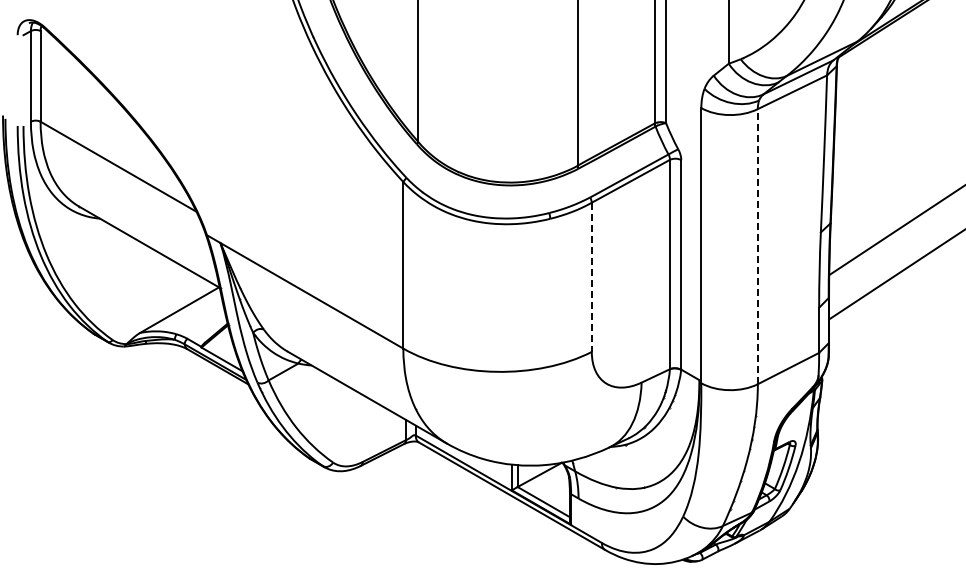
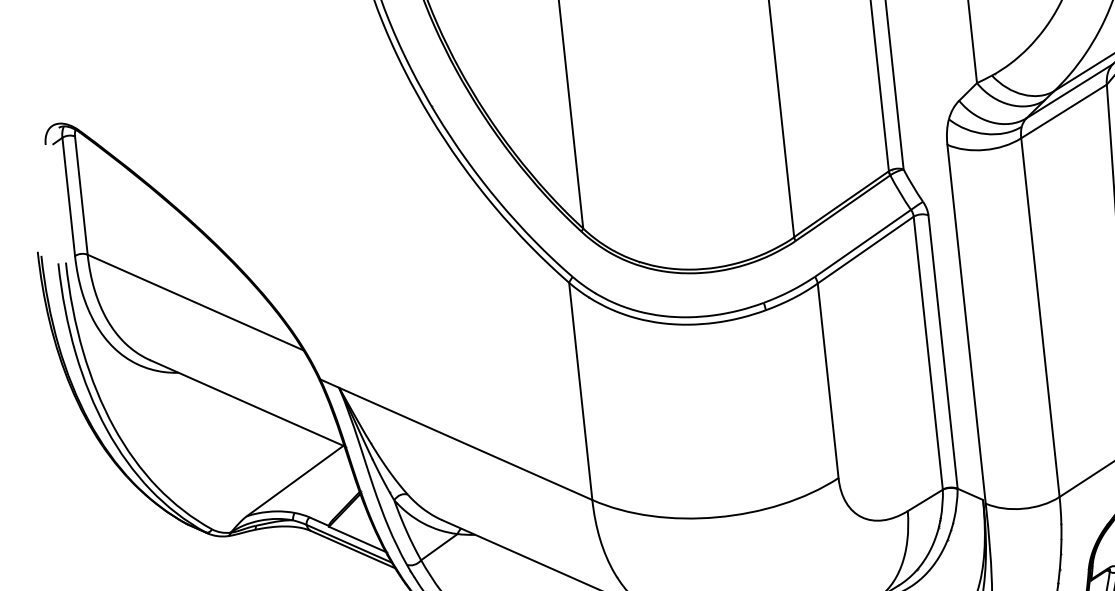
line: (757, 246) -> (1039, 317), dashed -> solid
line: (591, 277) -> (827, 381), dashed -> solid

